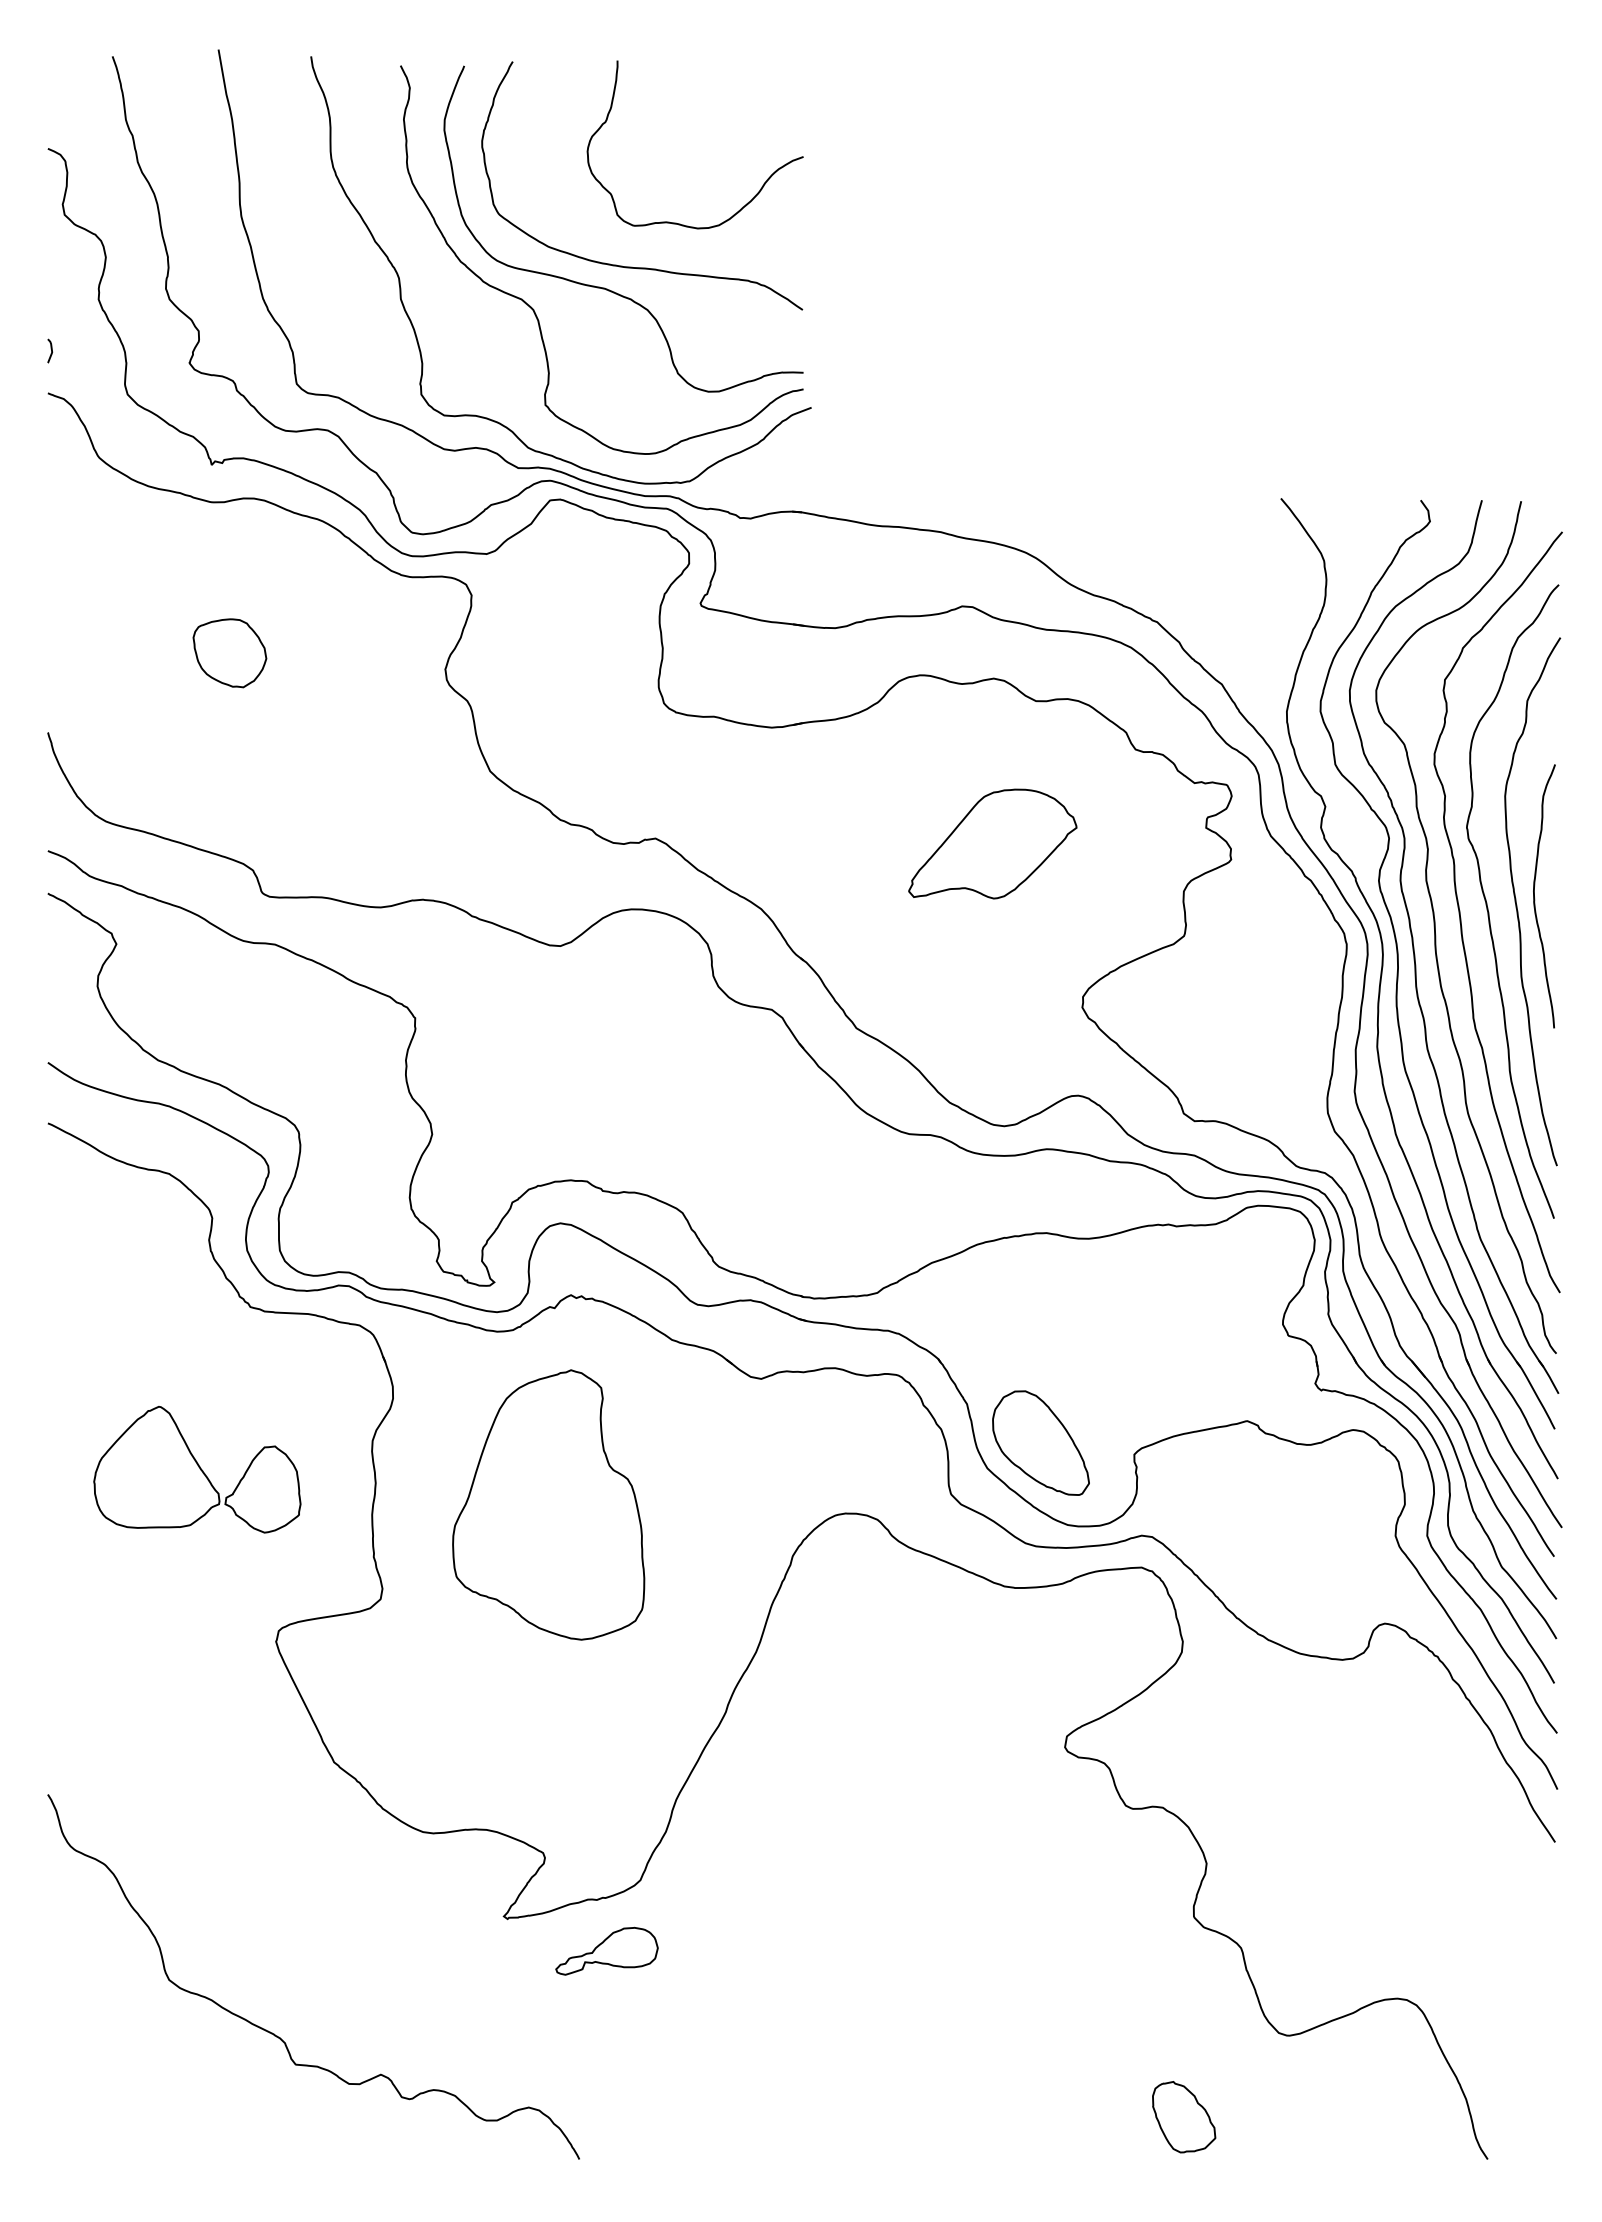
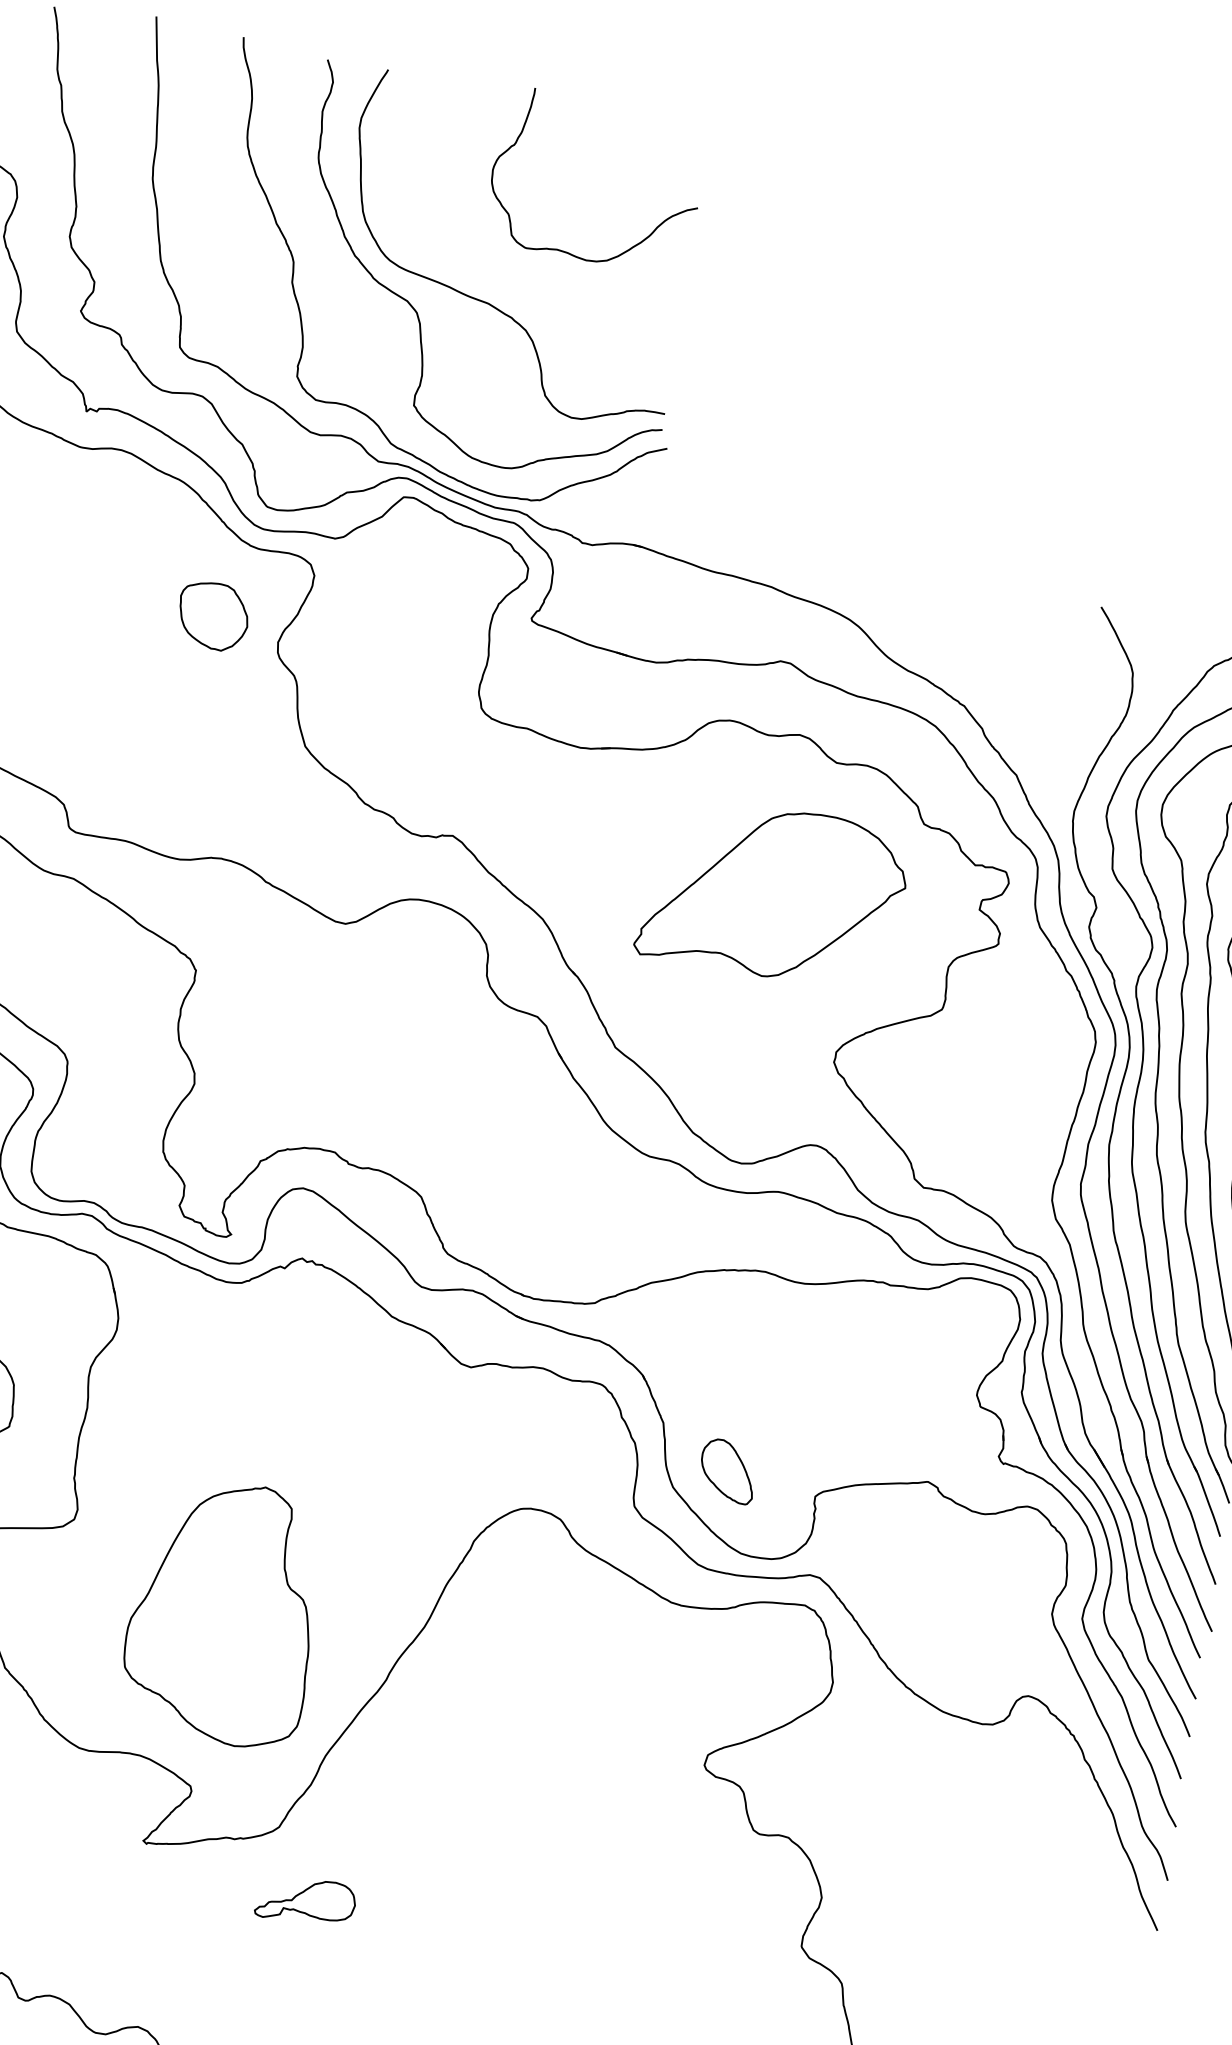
curve: (632, 266) -> (518, 286), removed
part: (229, 653) -> (212, 616), moved
part: (992, 843) -> (773, 892), size x1.6
part: (1040, 1442) -> (727, 1470), size x0.6
part: (548, 1504) -> (223, 1612), moved
part: (606, 1950) -> (305, 1900), moved

